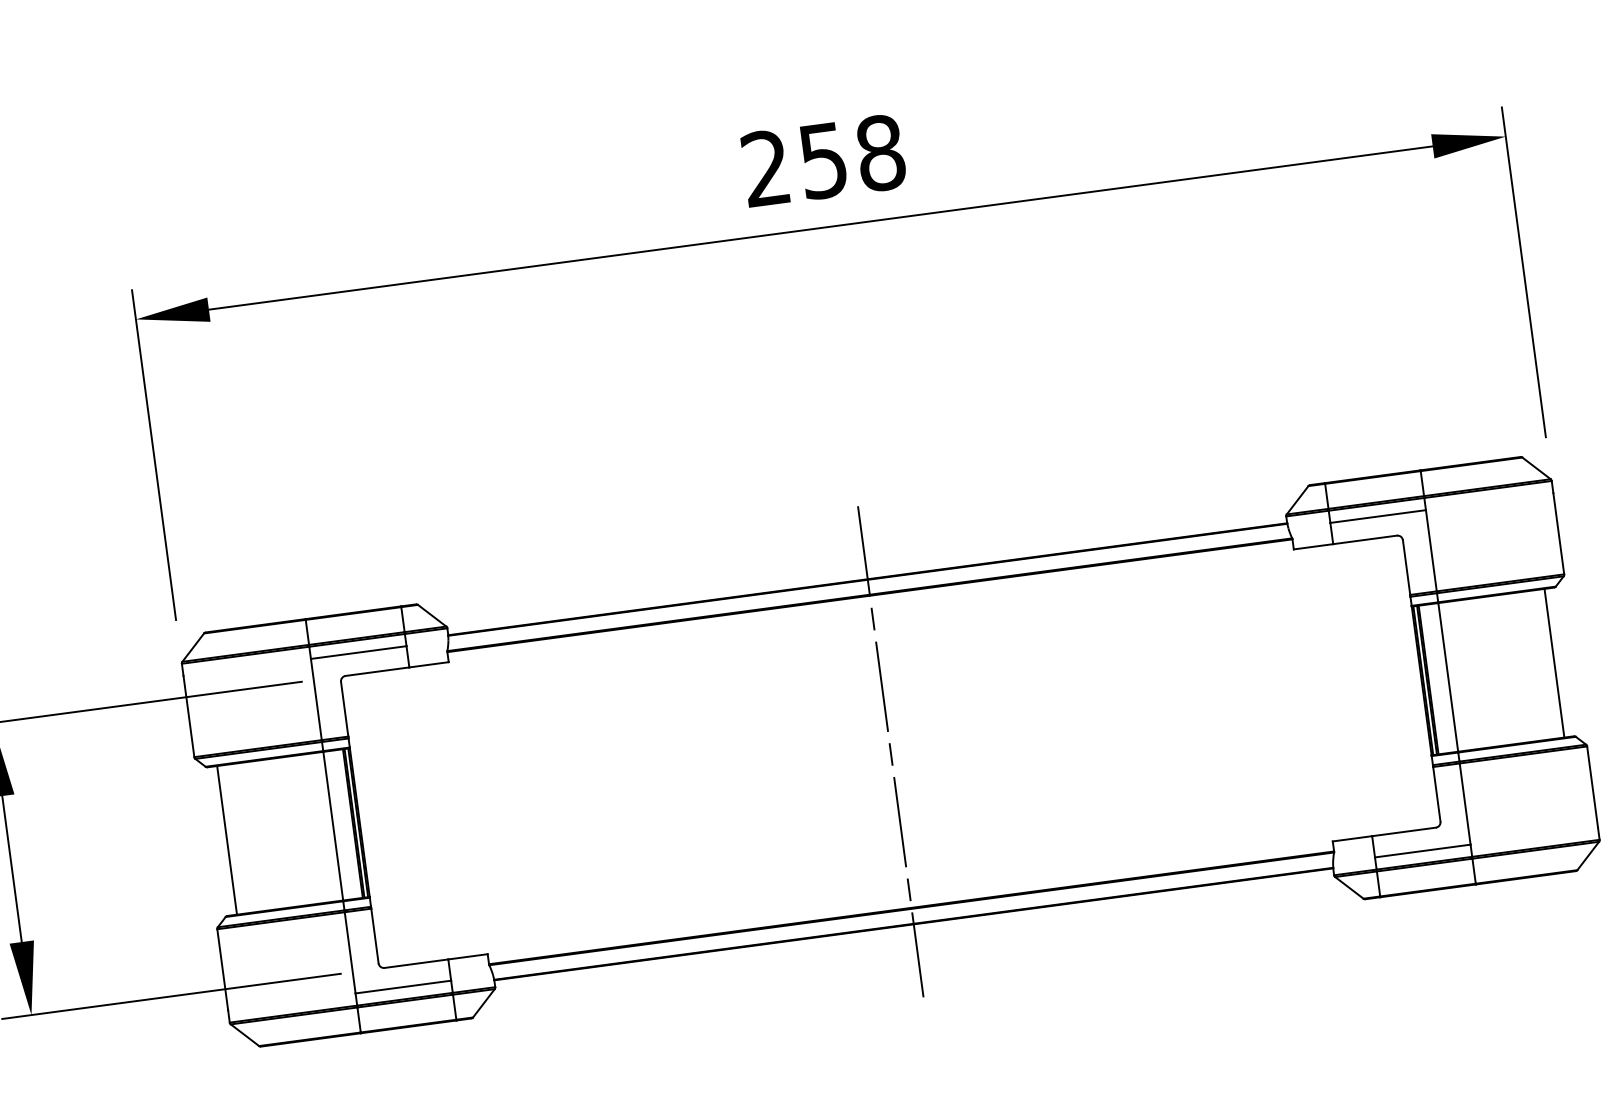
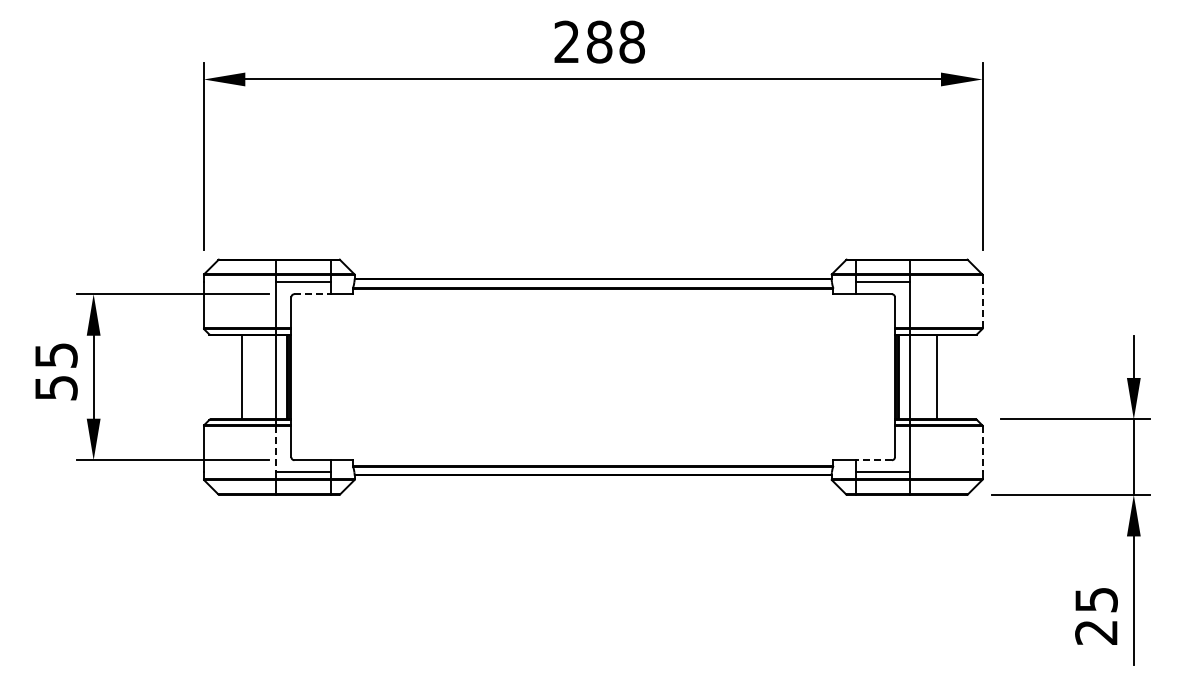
text: (823, 159) -> (599, 41), 258 -> 288
line: (1558, 532) -> (982, 304), solid -> dashed
line: (1554, 661) -> (937, 376), moved
line: (377, 672) -> (312, 294), solid -> dashed
line: (891, 750) -> (593, 376), removed
line: (1592, 787) -> (982, 449), solid -> dashed
line: (1403, 832) -> (873, 460), solid -> dashed
line: (226, 839) -> (241, 376), moved
line: (350, 953) -> (276, 449), solid -> dashed

